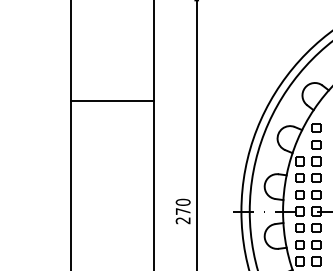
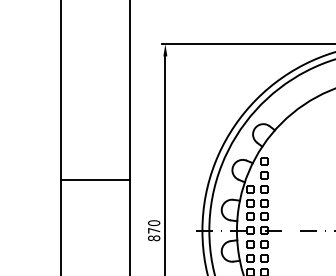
line: (112, 101) -> (95, 180), moved
text: (183, 220) -> (154, 238), 270 -> 870

